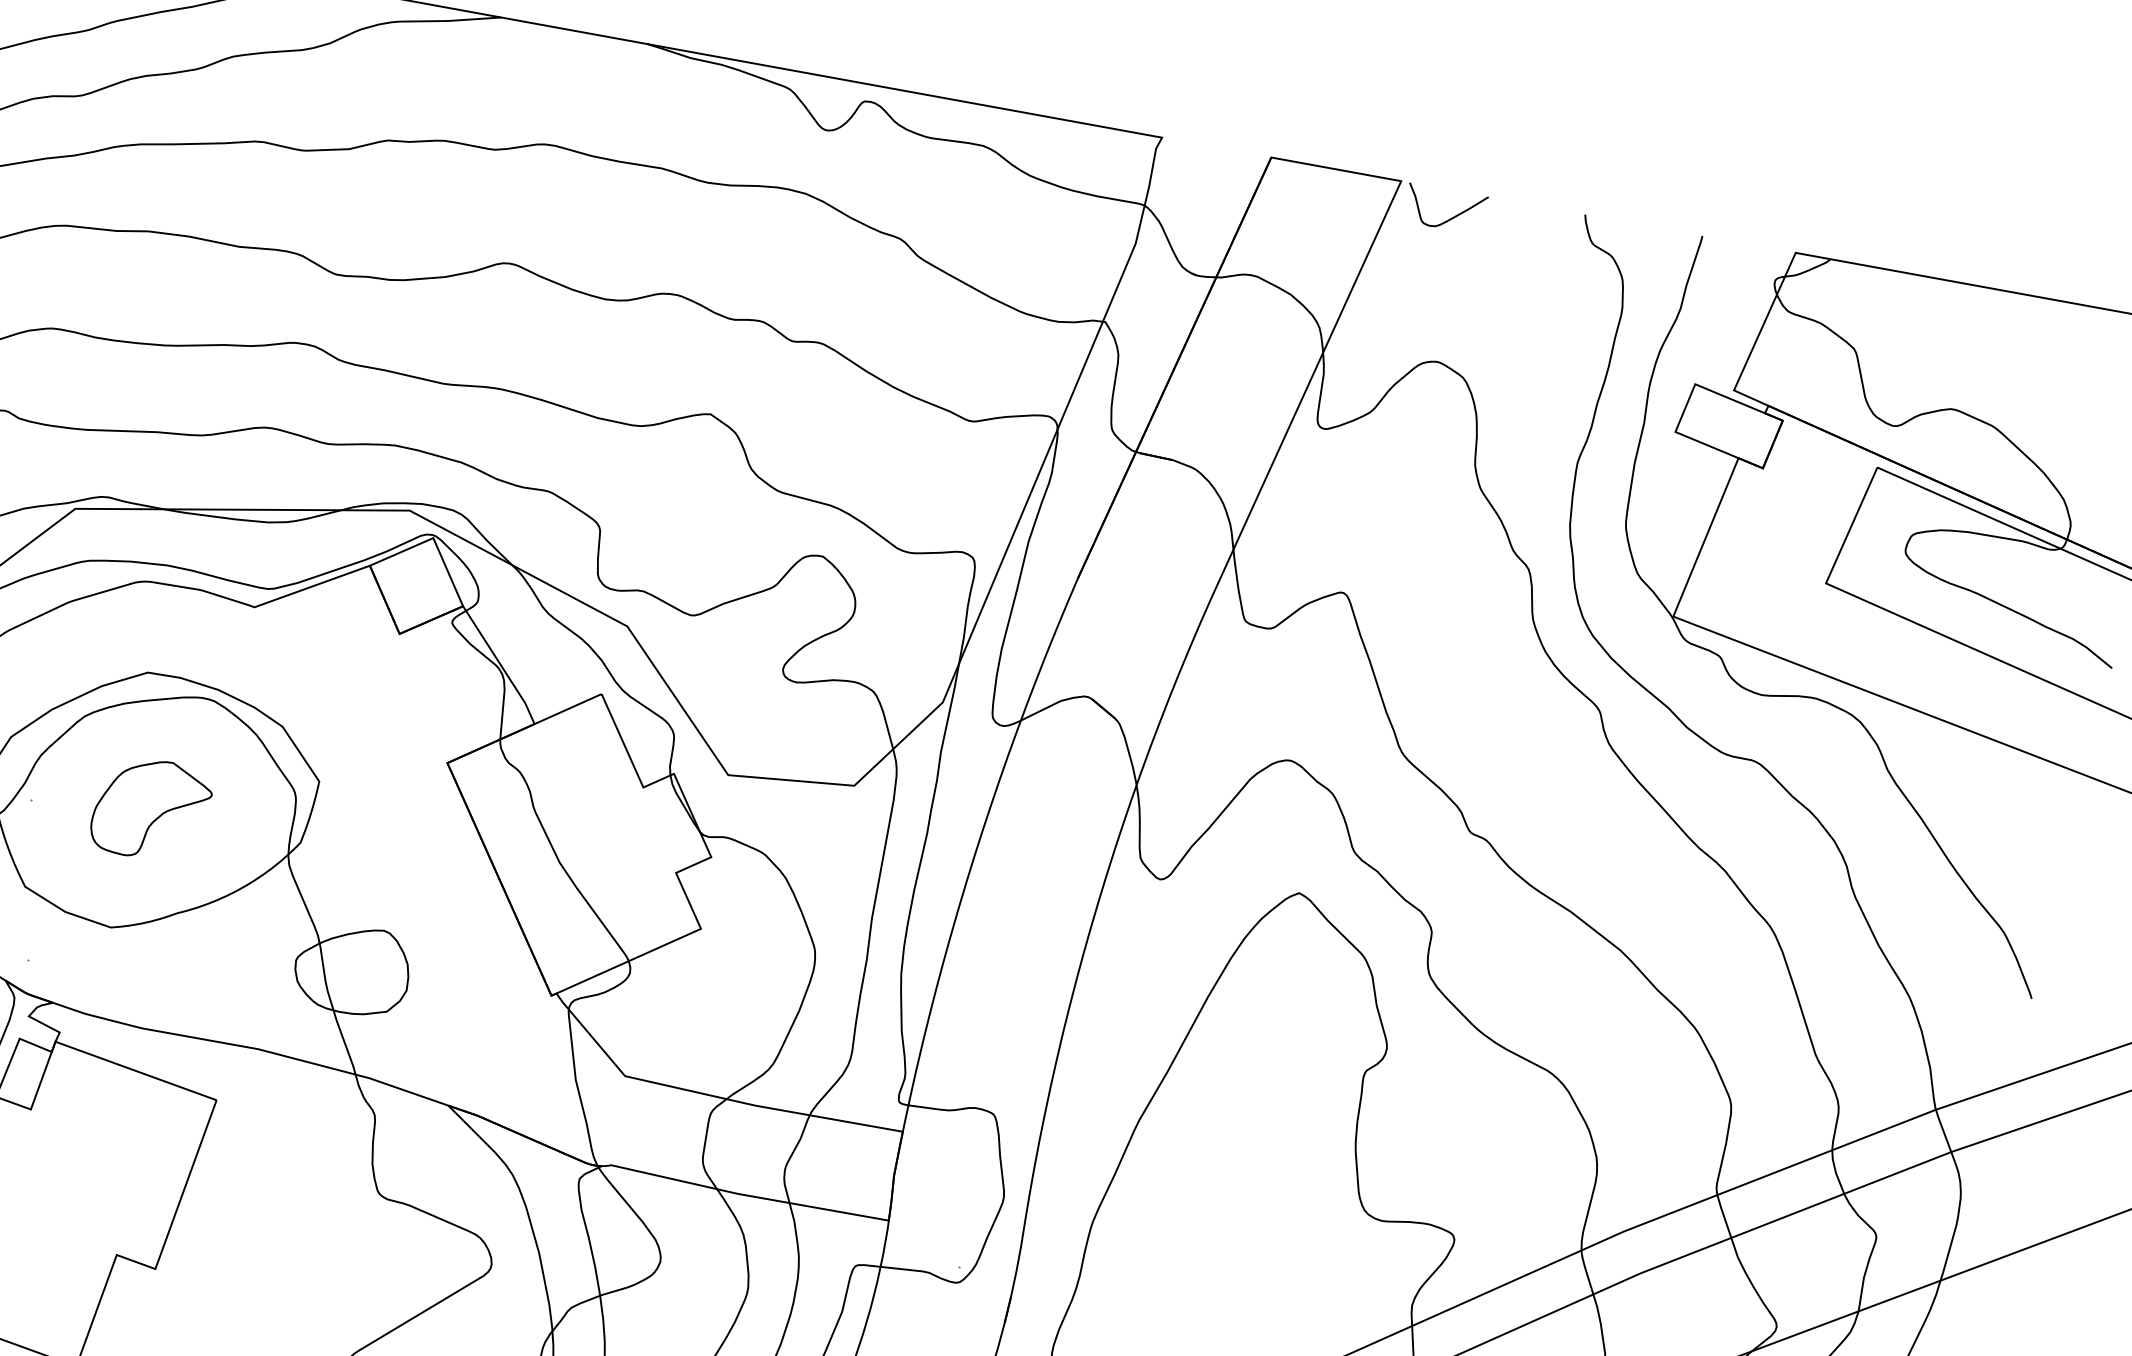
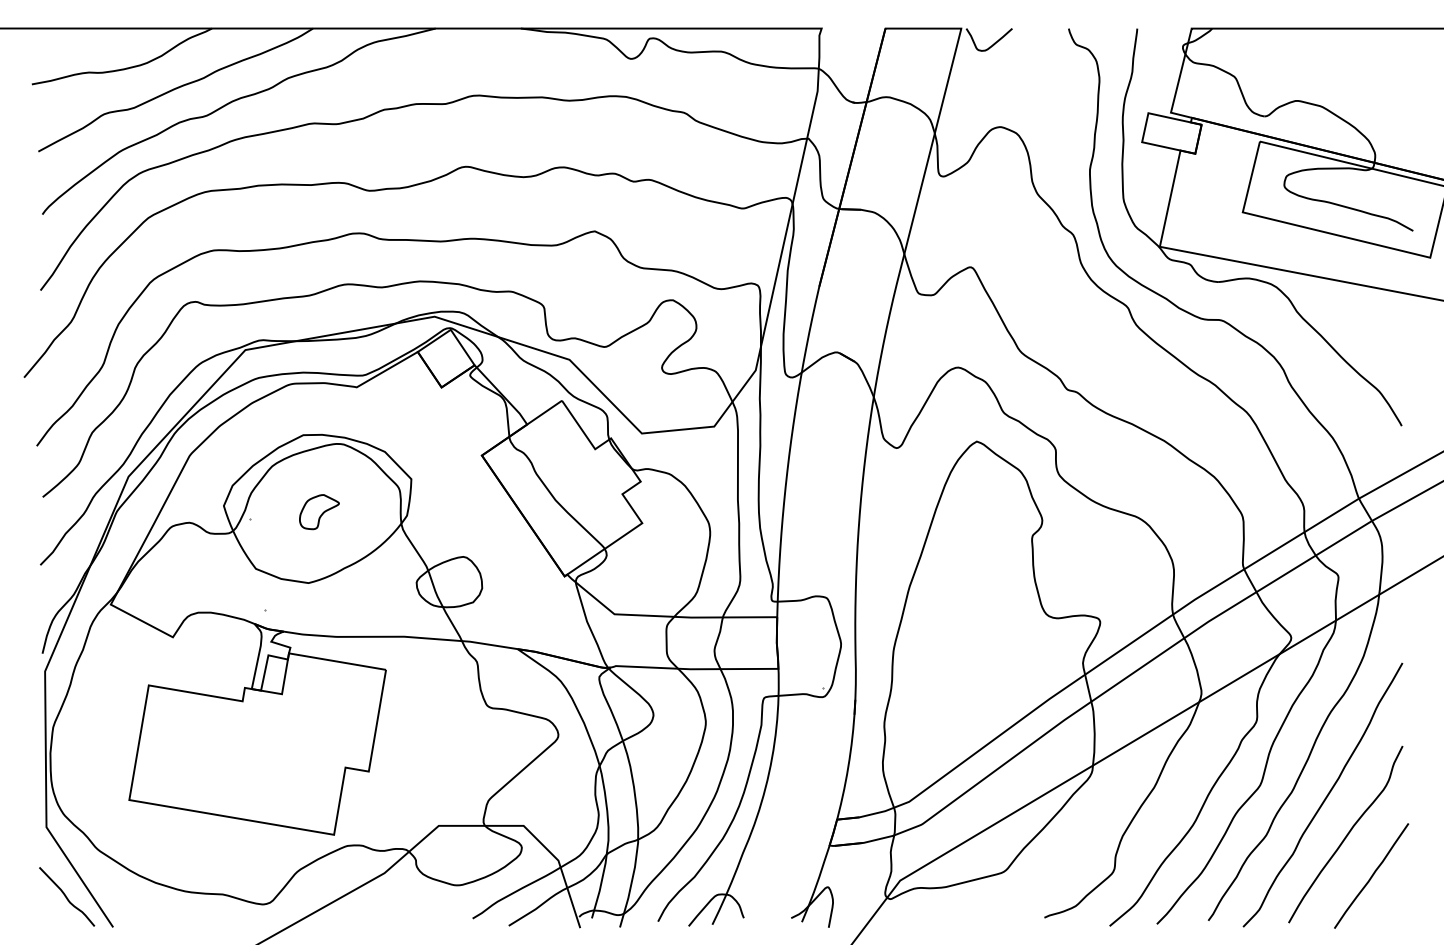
part: (151, 808) -> (319, 511), size x0.6

